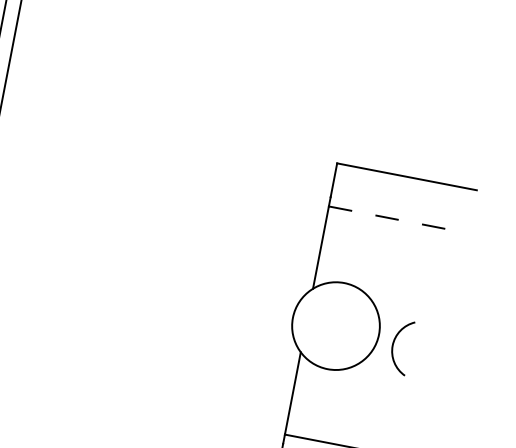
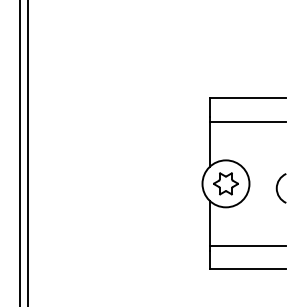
line: (399, 219) -> (248, 121), dashed -> solid
part: (335, 325) -> (225, 183), added
arc: (393, 346) -> (277, 188), moved

